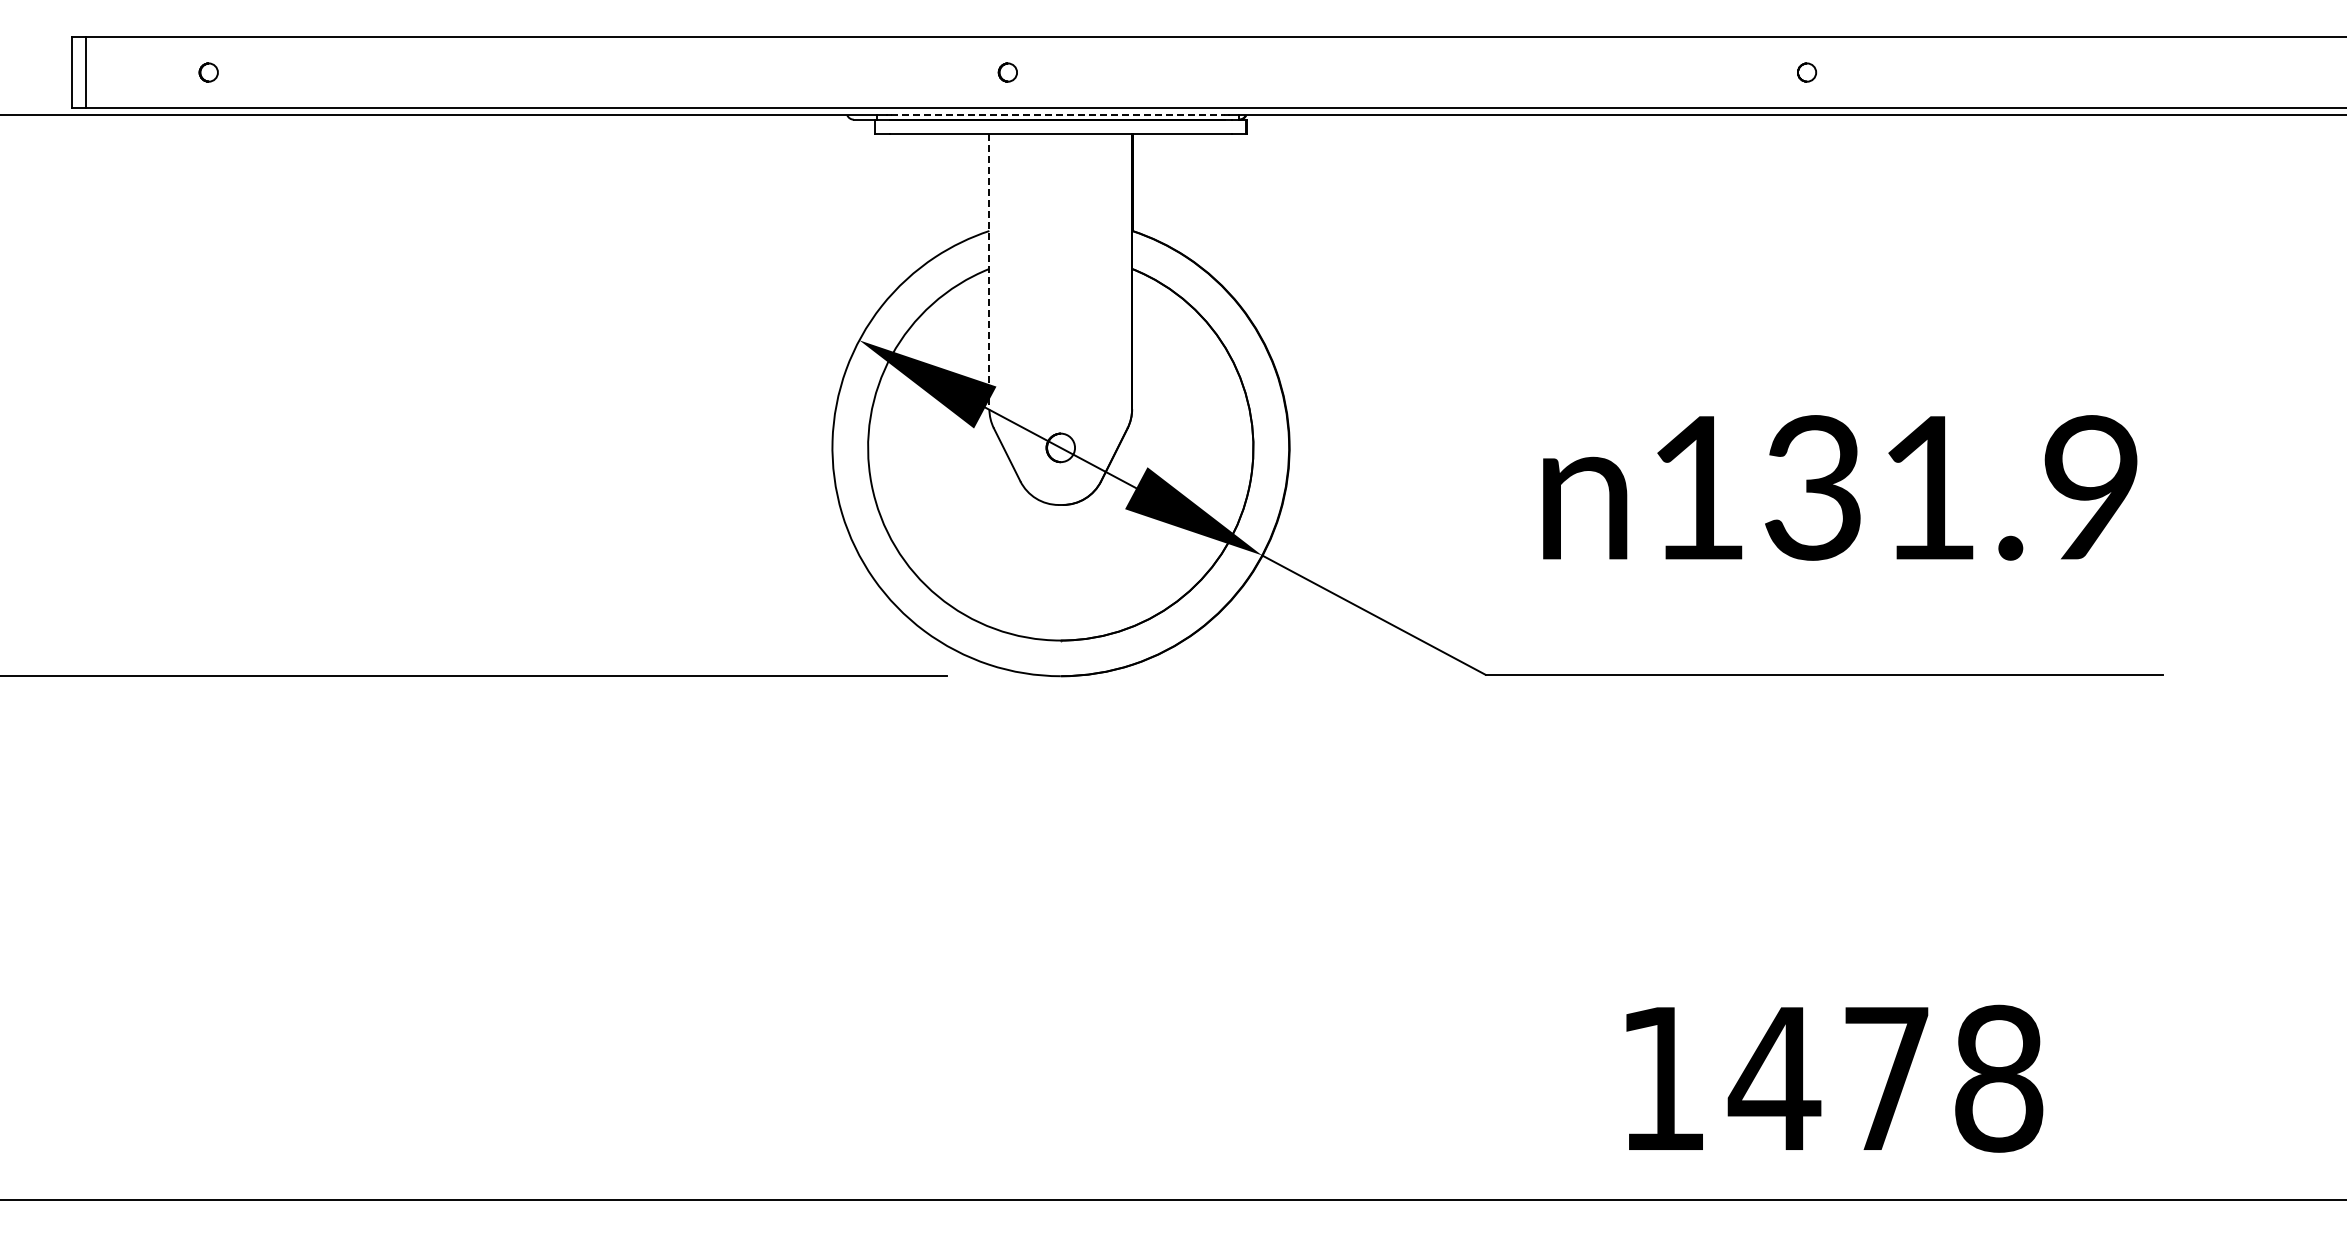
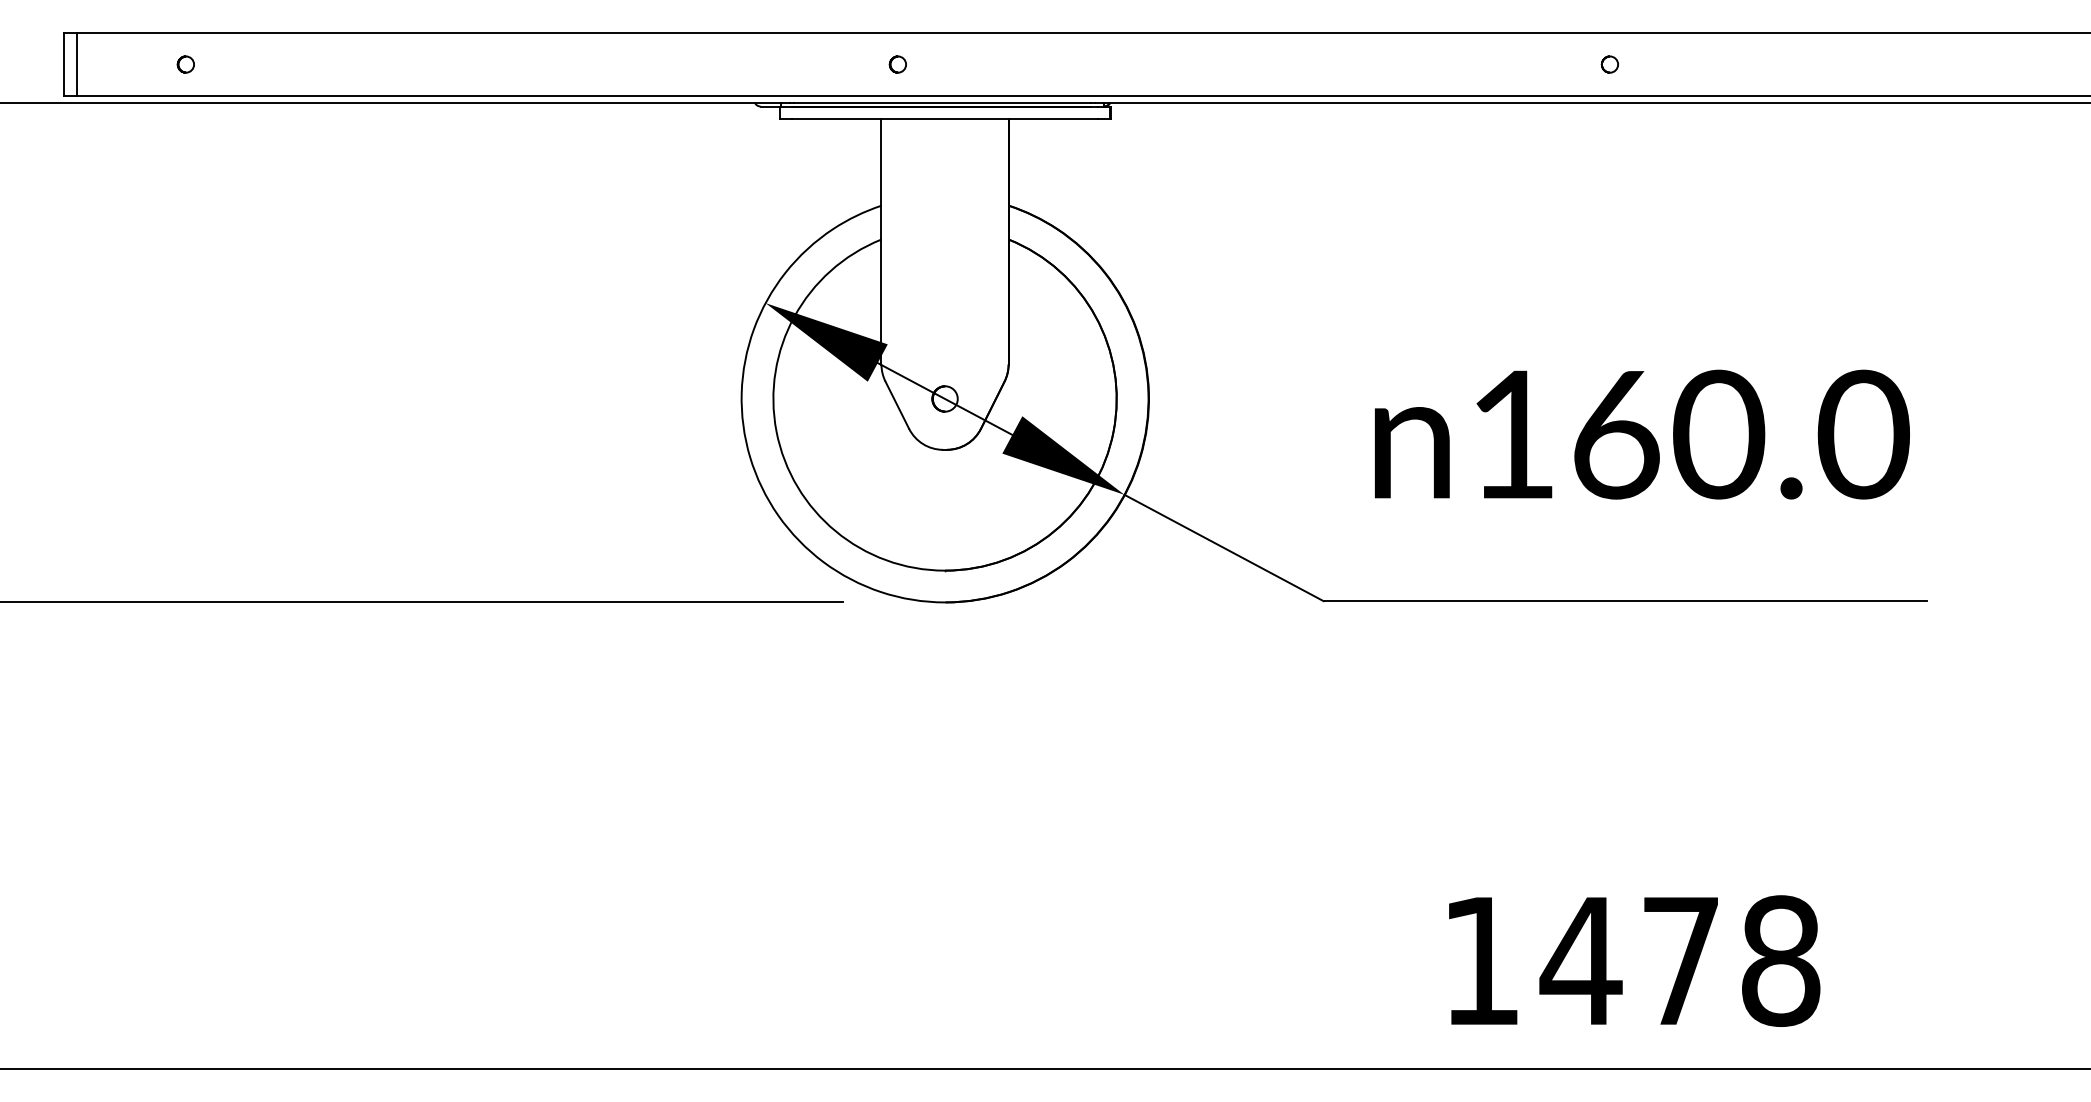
line: (1057, 115) -> (942, 102), dashed -> solid
line: (989, 271) -> (881, 241), dashed -> solid
text: (1954, 487) -> (1741, 434), 131.9 -> 160.0

